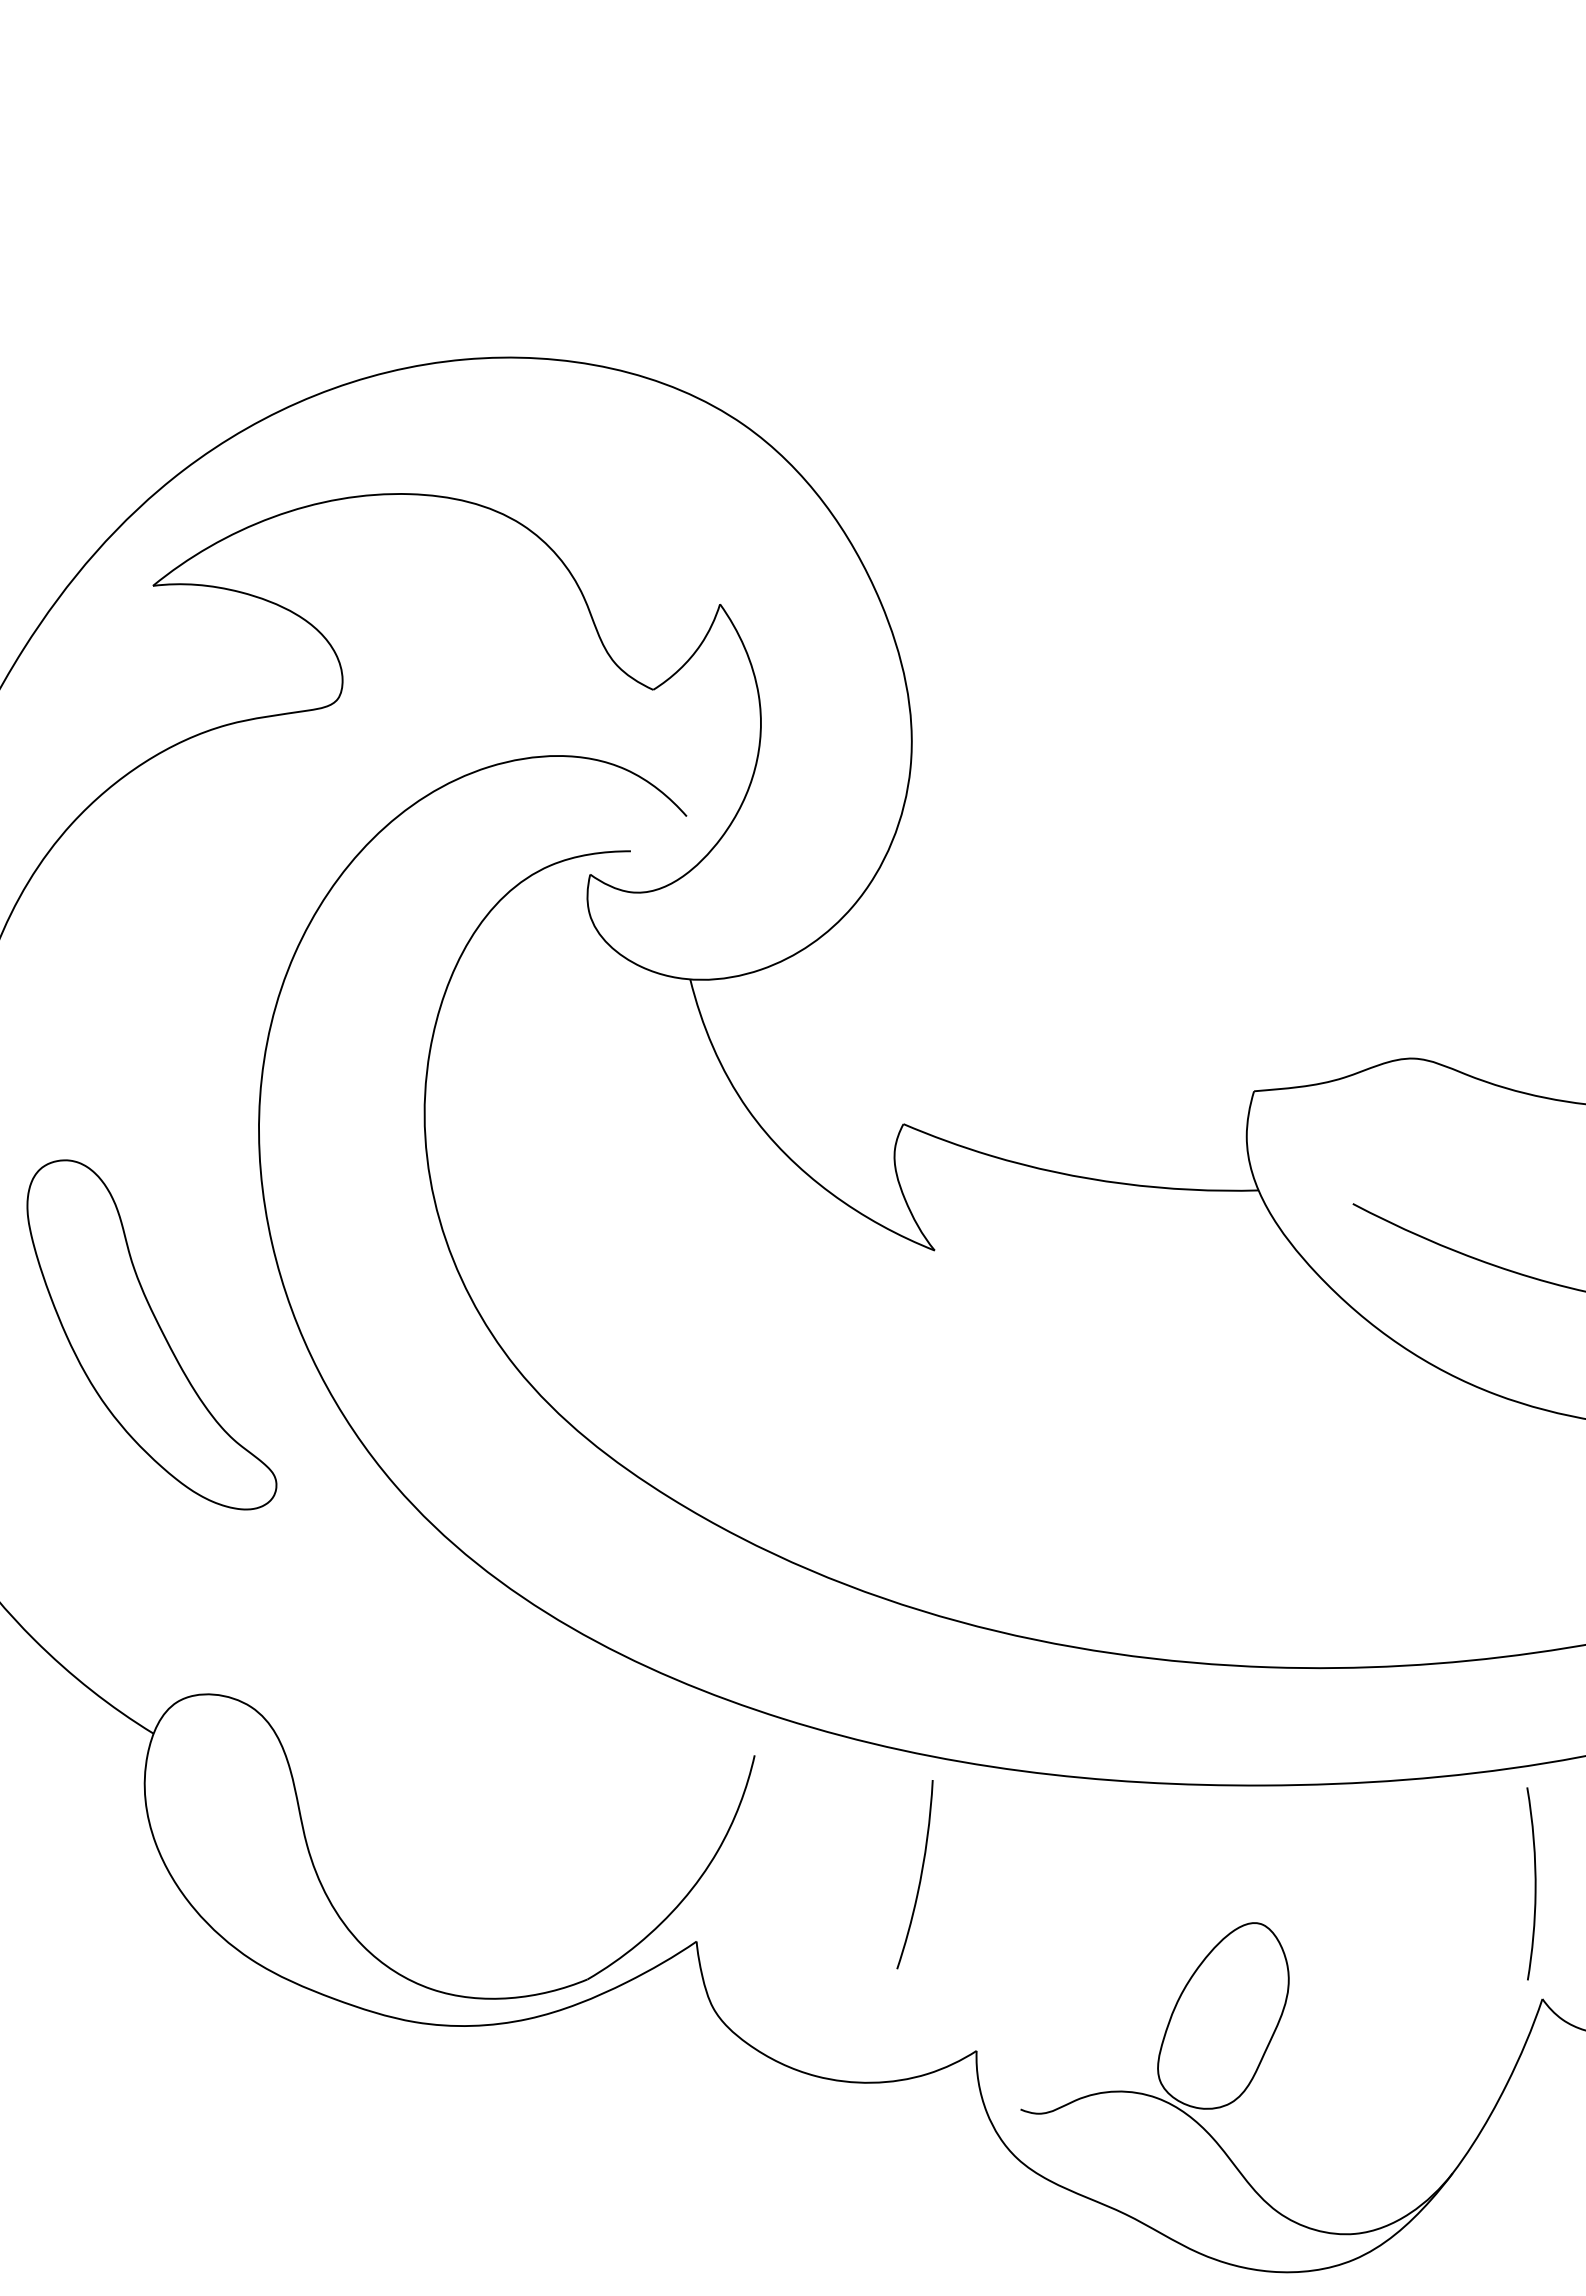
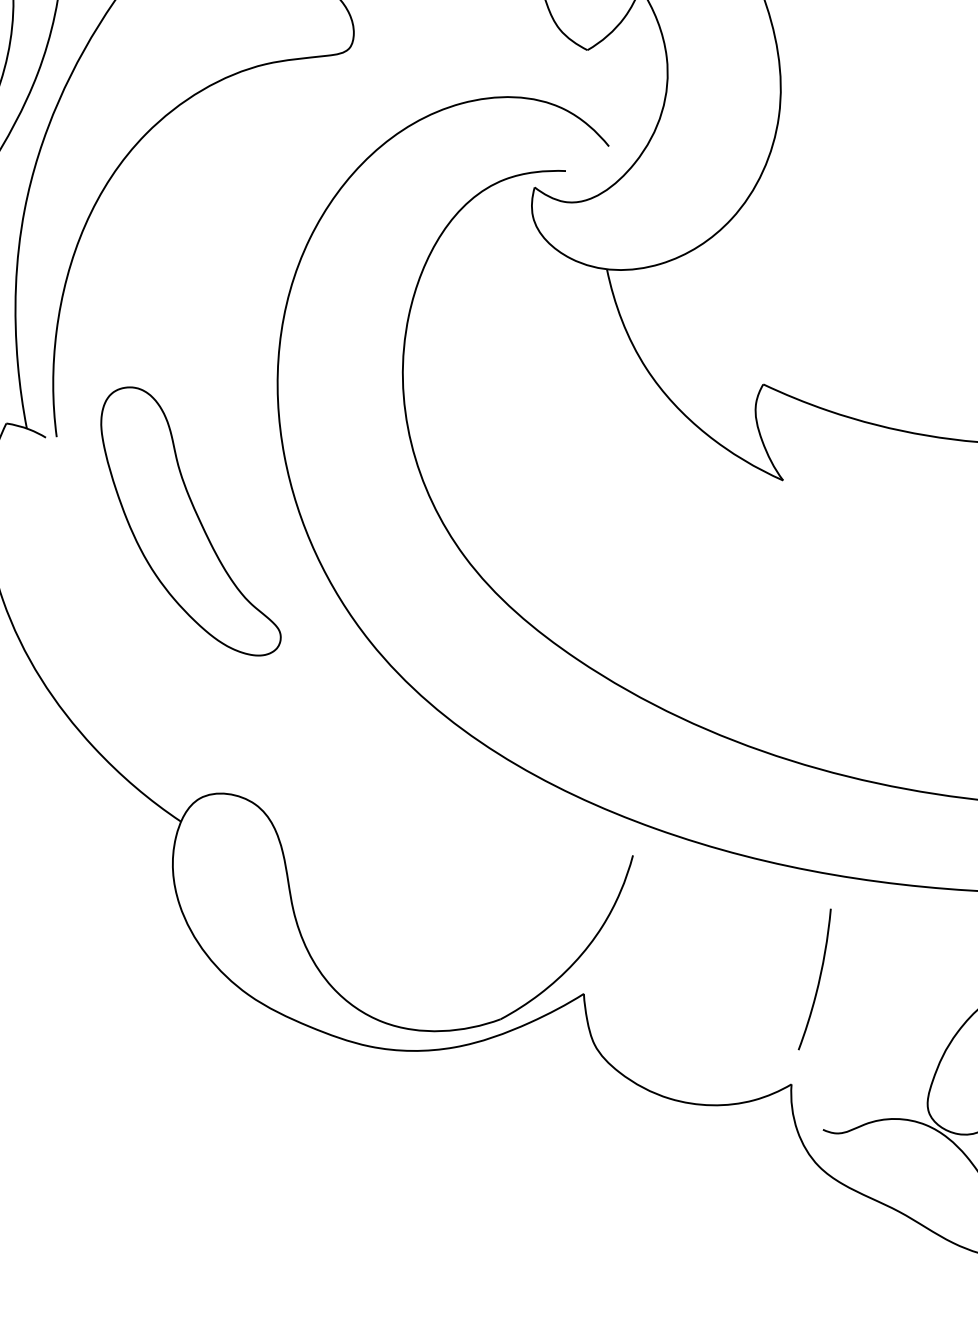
curve: (920, 1874) -> (818, 979), moved

